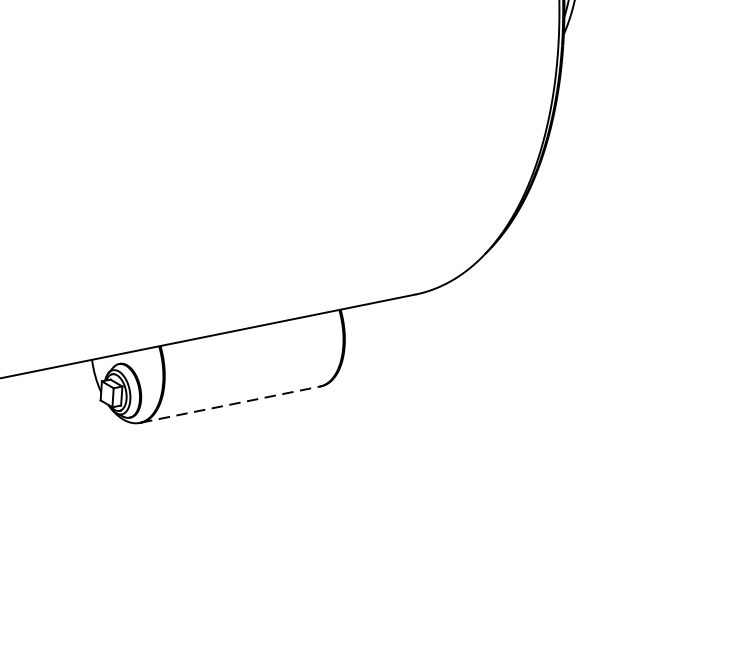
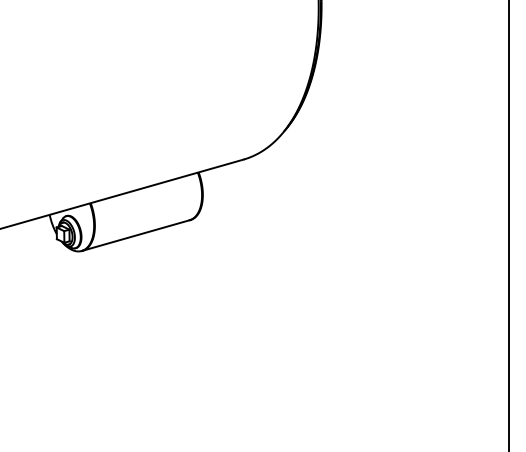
line: (231, 404) -> (136, 235), dashed -> solid

